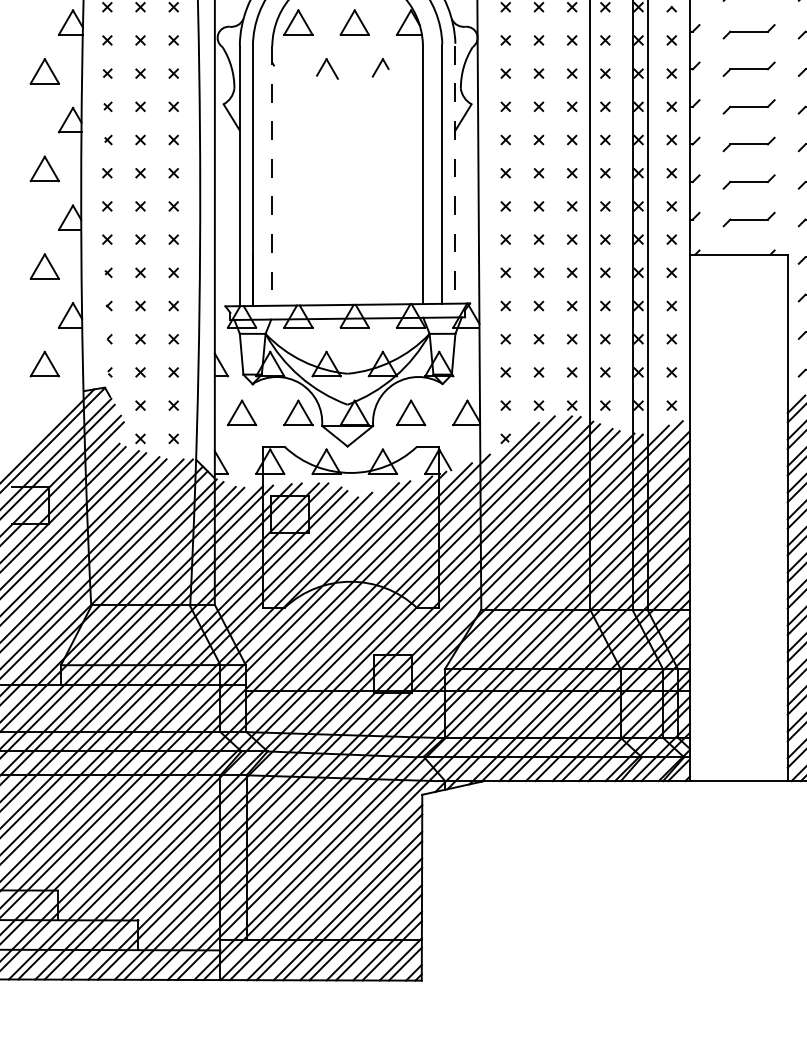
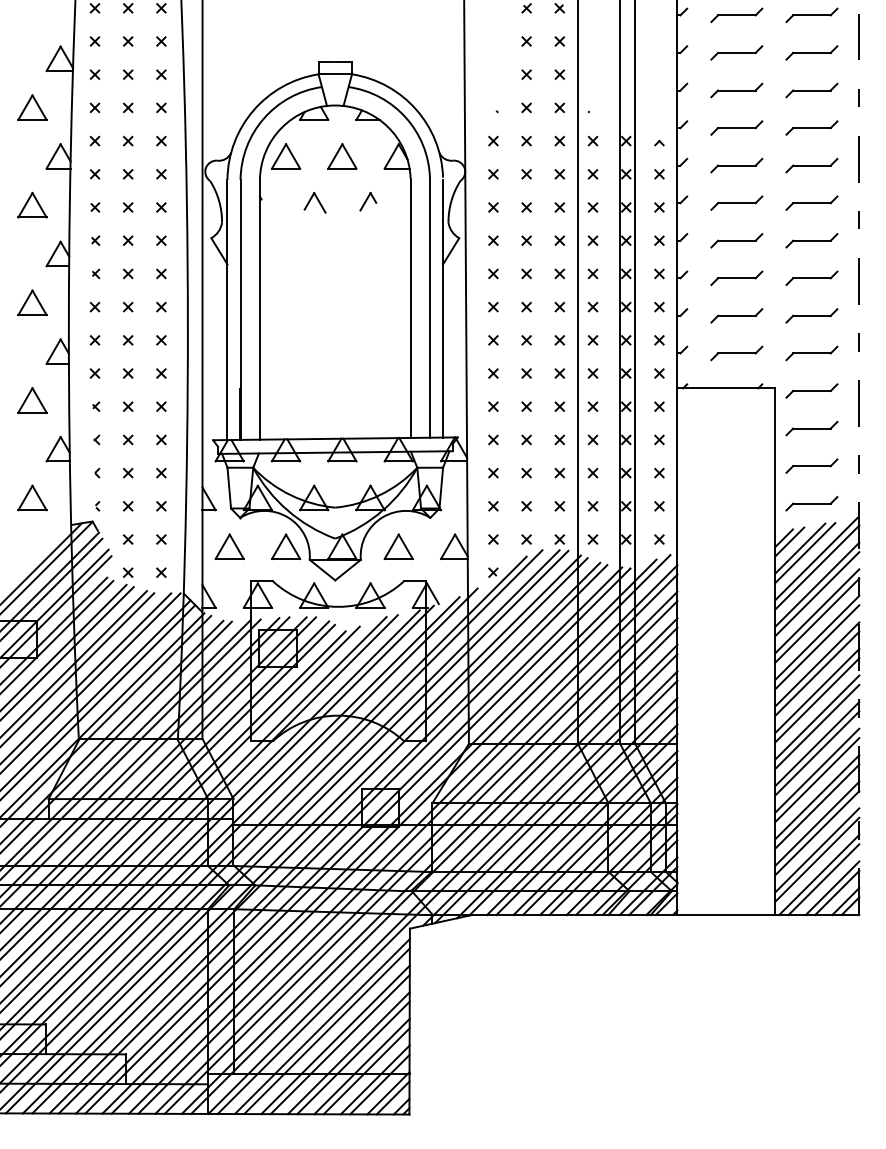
line: (455, 174) -> (443, 308), dashed -> solid
line: (271, 175) -> (259, 309), dashed -> solid

